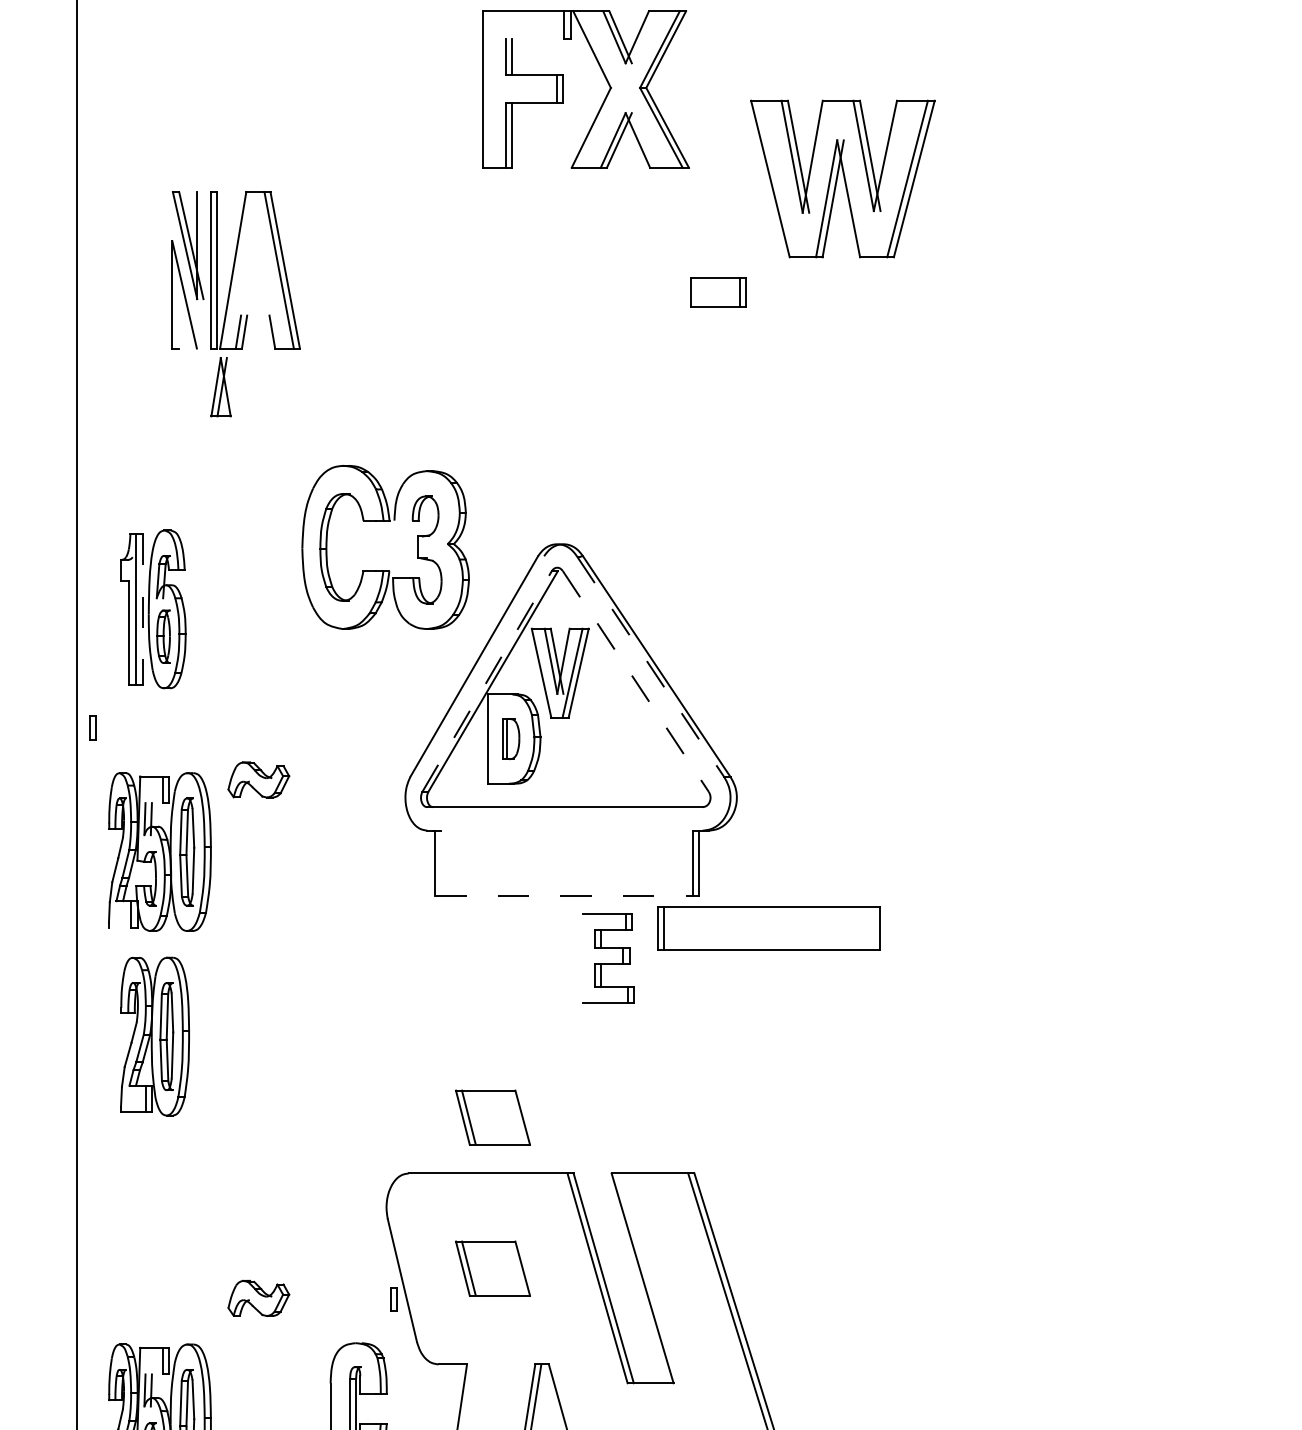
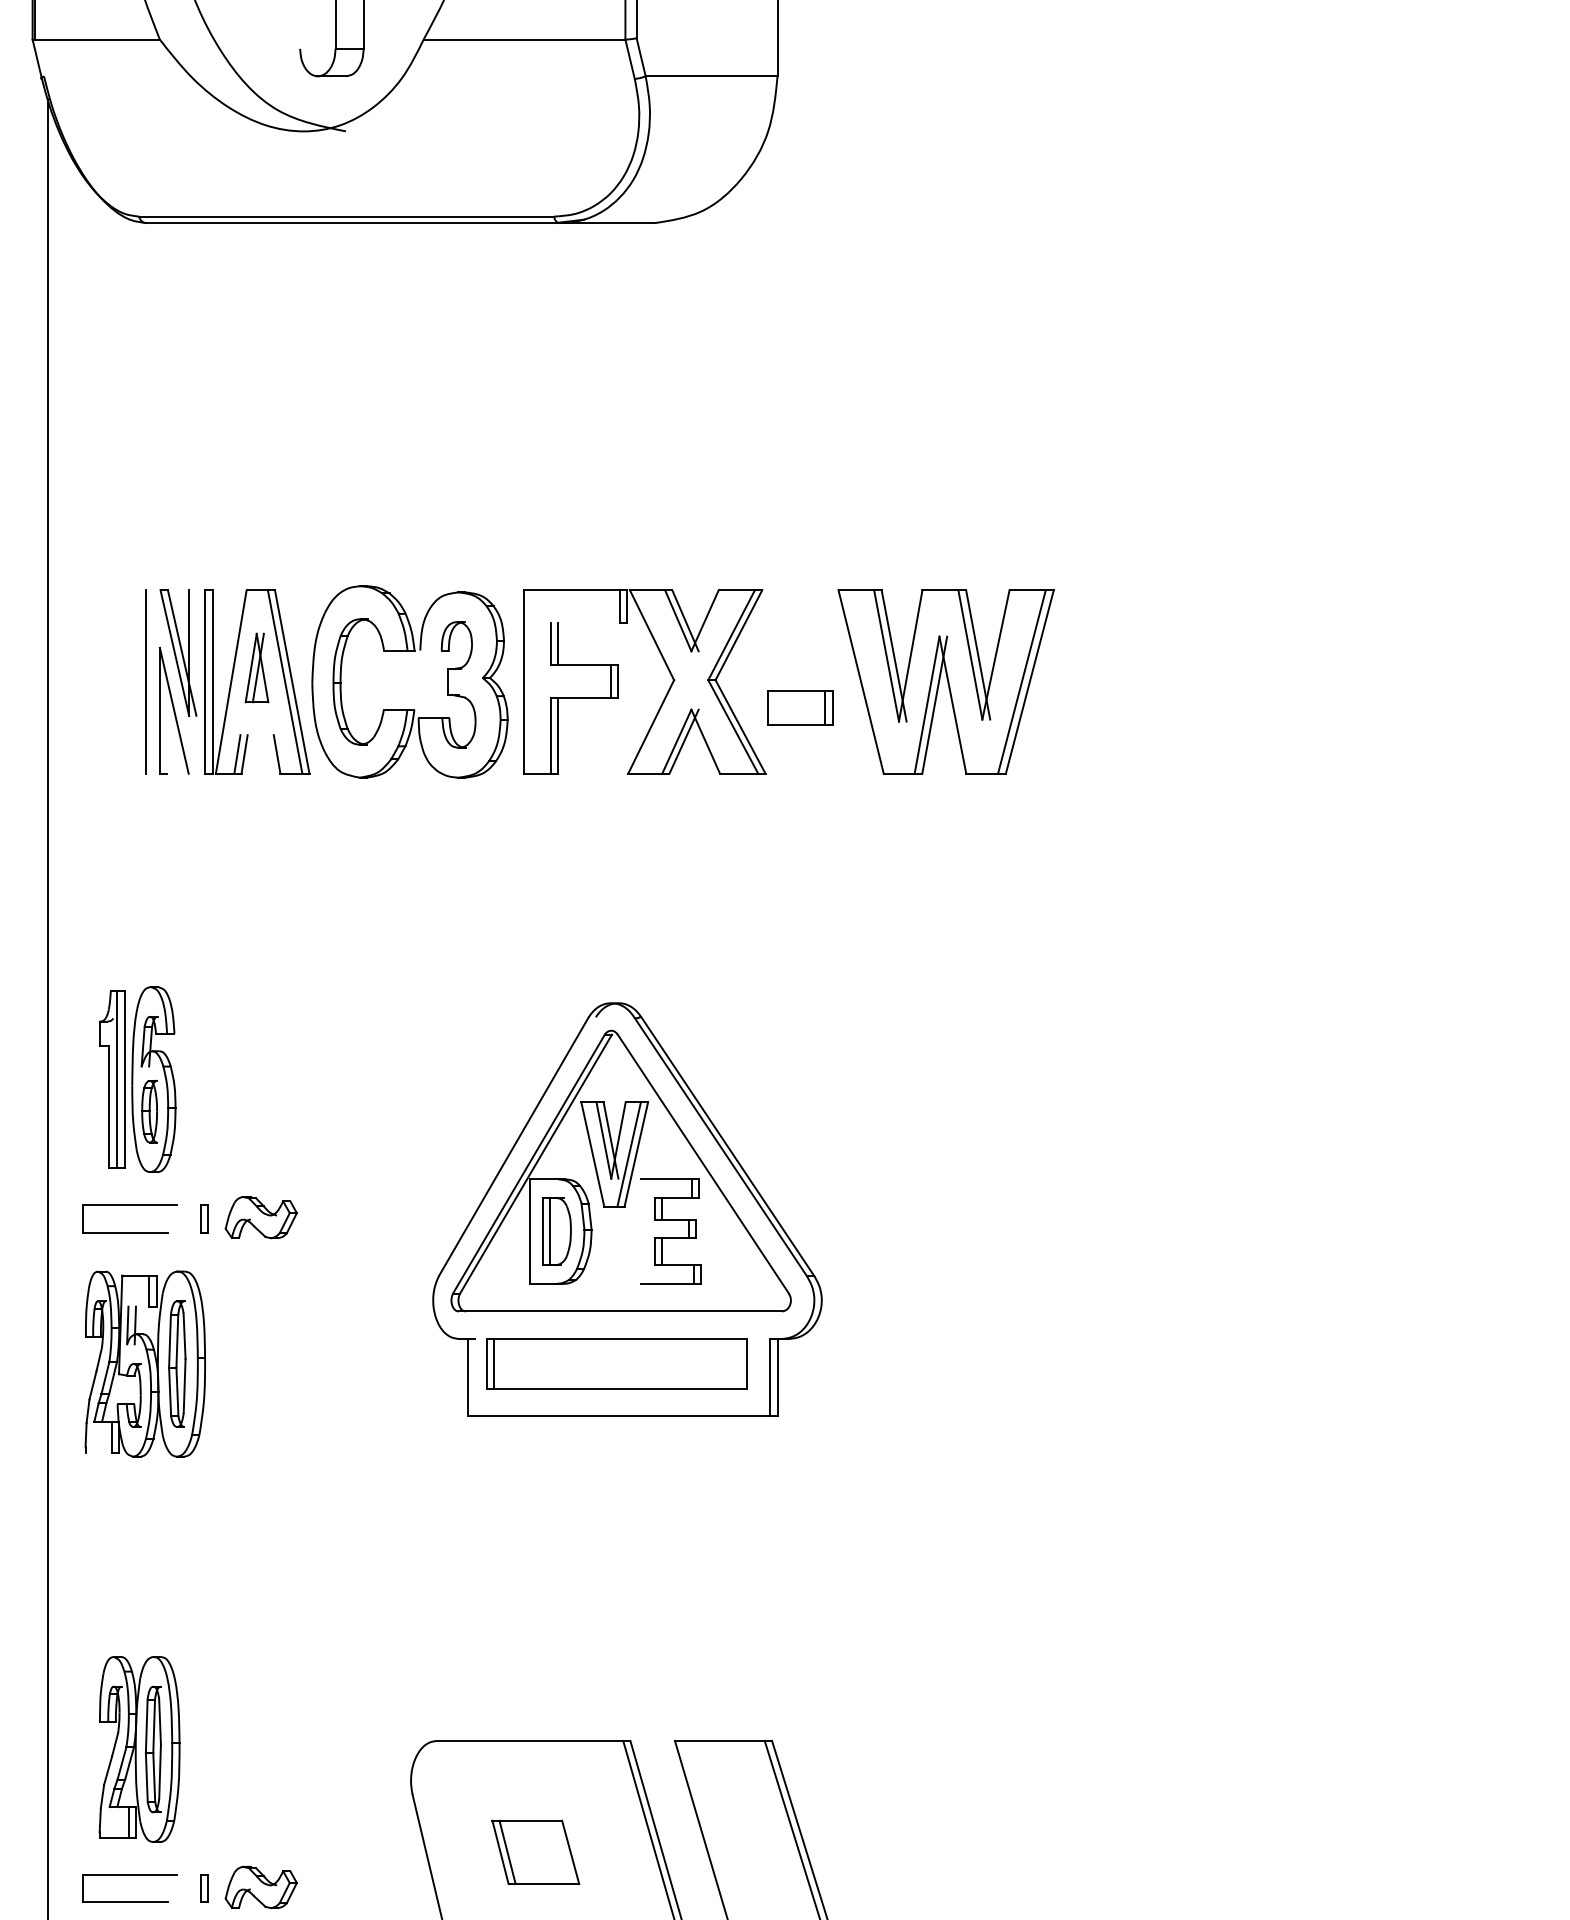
part: (604, 99) -> (666, 693), moved
part: (842, 178) -> (945, 681), moved
line: (160, 269) -> (146, 681), added
part: (220, 386) -> (256, 667), moved
part: (385, 570) -> (409, 709), moved
line: (143, 609) -> (125, 1079), dashed -> solid
line: (651, 667) -> (721, 1147), dashed -> solid
line: (486, 681) -> (528, 1164), dashed -> solid
line: (635, 681) -> (703, 1164), dashed -> solid
part: (146, 716) -> (129, 1205), added
part: (92, 727) -> (204, 1218), moved
part: (510, 738) -> (556, 1231), size x1.43
part: (258, 779) -> (260, 1217), moved
line: (564, 896) -> (619, 1416), dashed -> solid
part: (768, 928) -> (616, 1363), moved
part: (607, 958) -> (670, 1231), moved
part: (154, 1036) -> (139, 1749), moved
part: (492, 1117) -> (535, 1675), removed
part: (146, 1288) -> (129, 1875), added
part: (393, 1299) -> (204, 1888), moved

